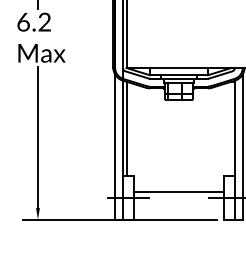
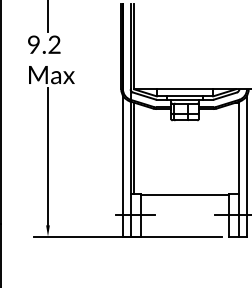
text: (24, 21) -> (34, 44), 6.2 -> 9.2
line: (178, 191) -> (184, 194), moved

